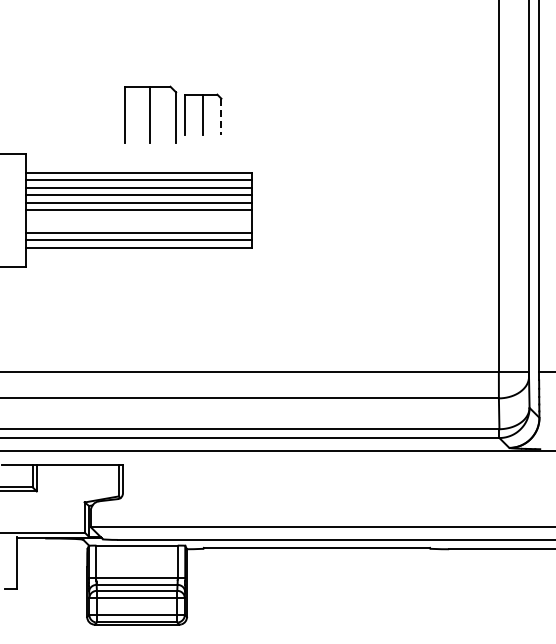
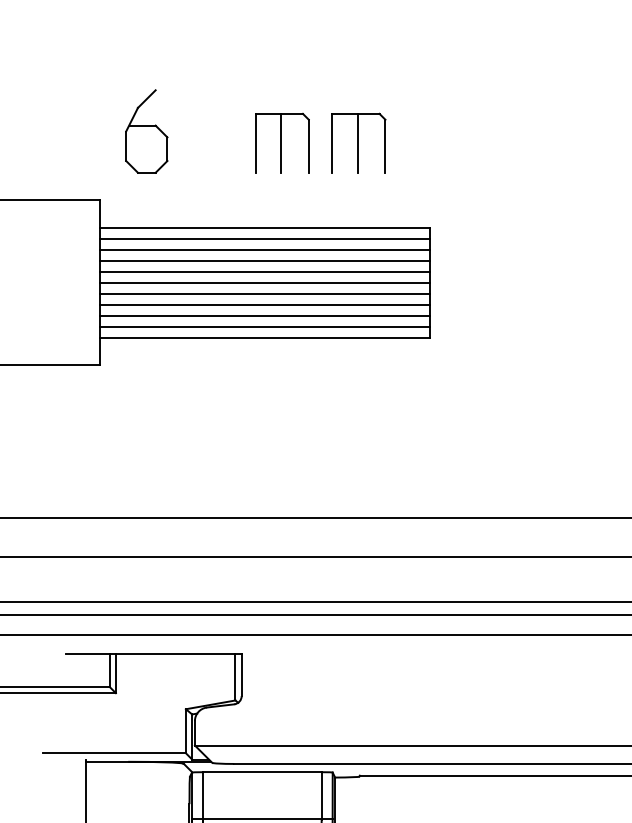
part: (57, 106) -> (146, 131), added
part: (150, 114) -> (281, 142), size x0.71
line: (221, 117) -> (385, 147), dashed -> solid
line: (138, 217) -> (264, 293), added
line: (138, 225) -> (264, 304), added

